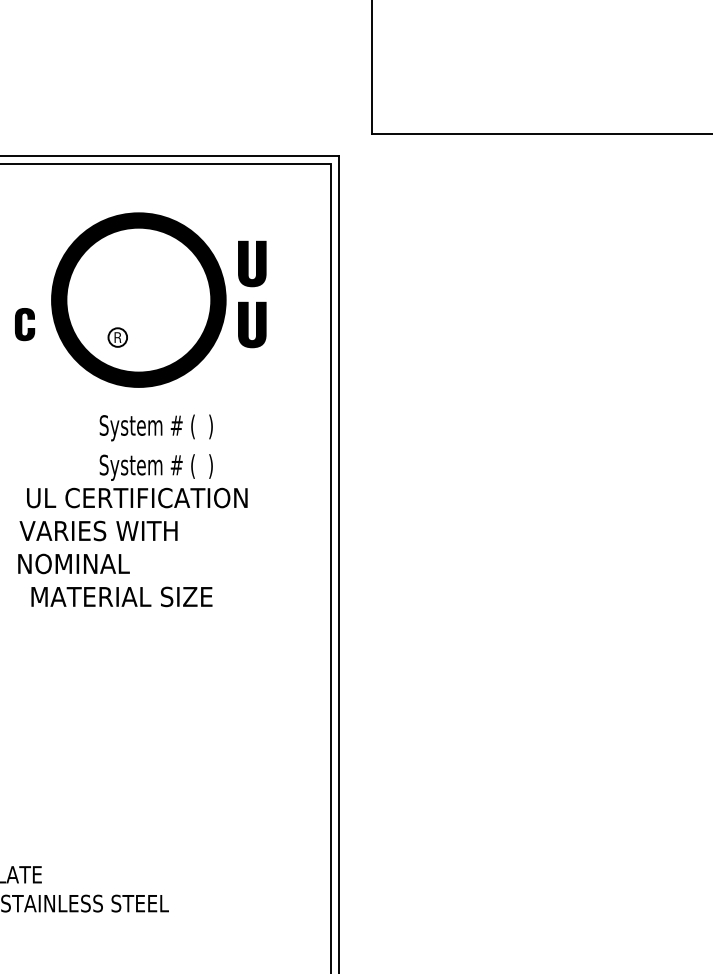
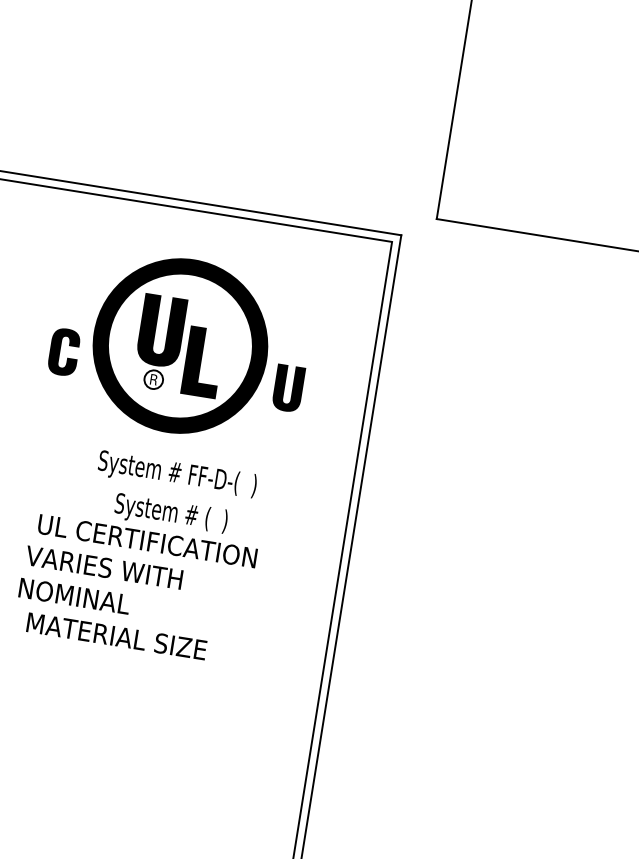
part: (252, 263) -> (298, 327), removed
fill: (117, 288) -> (161, 331), added
fill: (163, 312) -> (202, 362), added
part: (24, 324) -> (63, 352), size x1.43
text: (155, 427) -> (176, 474), System # (  ) -> System # FF-D-(  )

